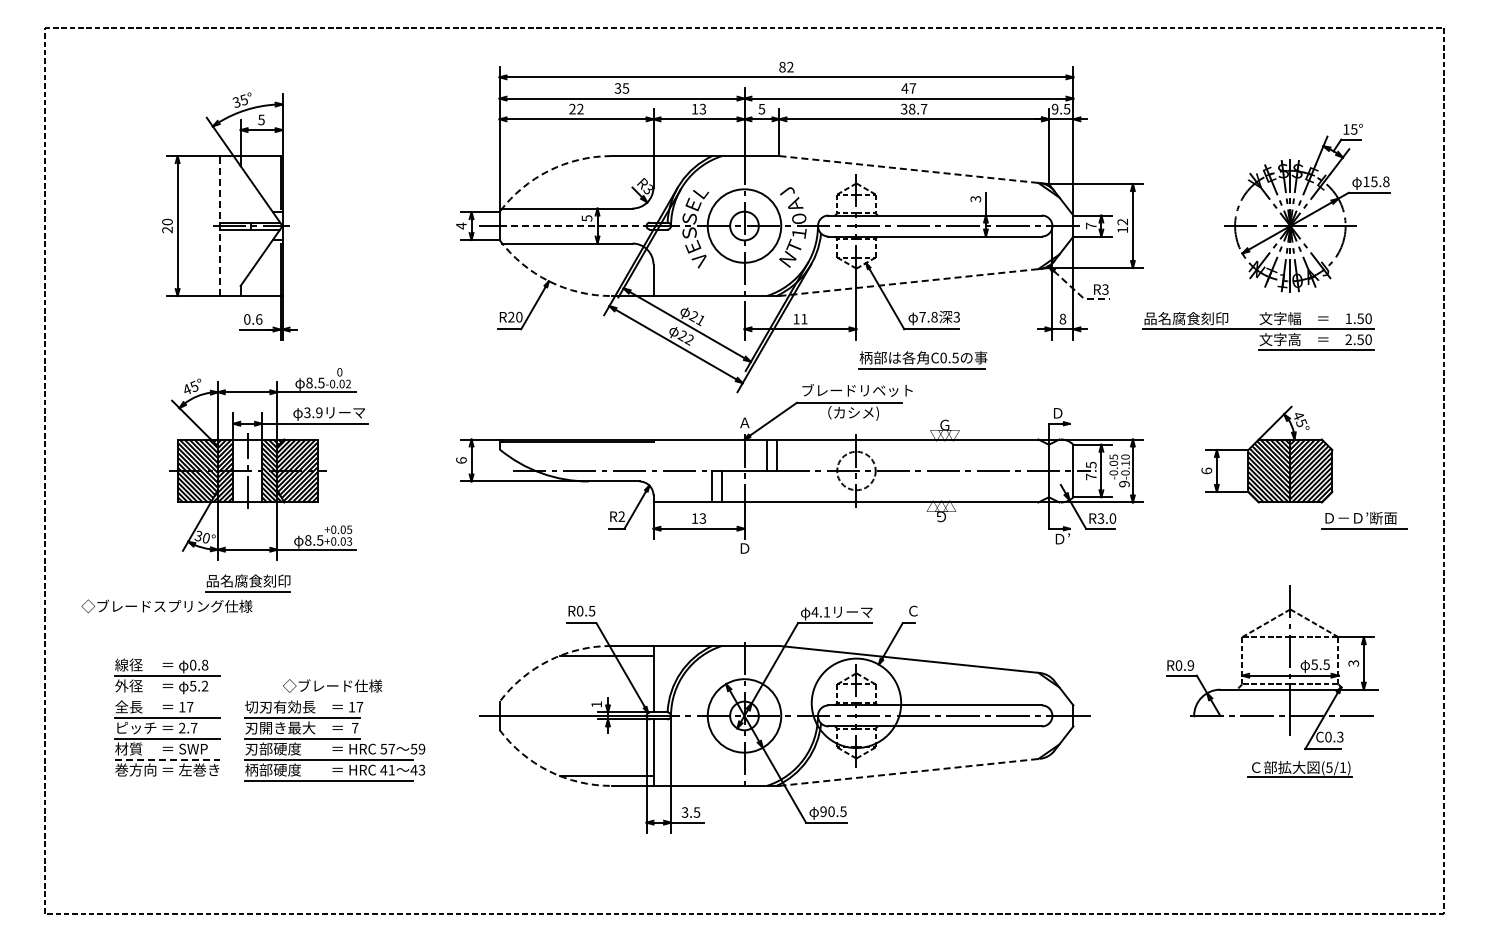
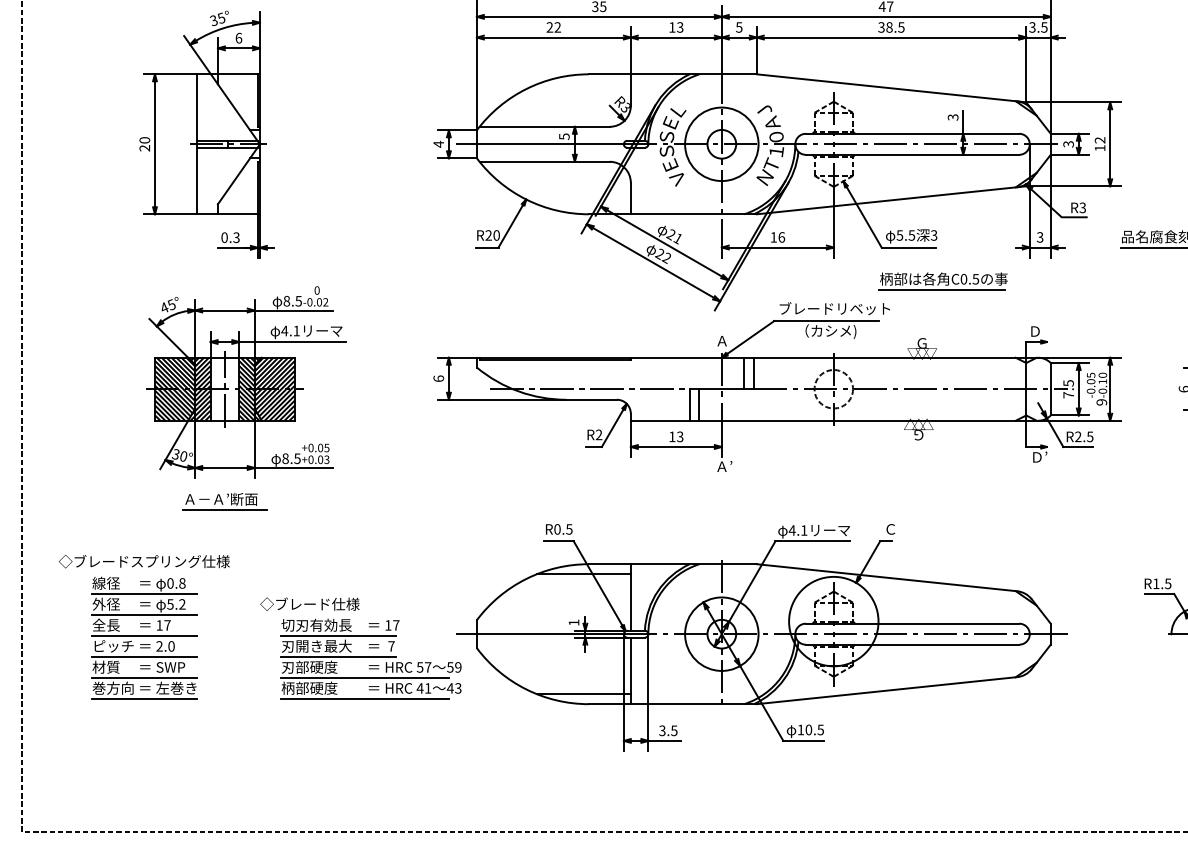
text: (923, 109) -> (900, 27), 38.7 -> 38.5
text: (1054, 109) -> (1031, 27), 9.5 -> 3.5
text: (261, 119) -> (238, 37), 5 -> 6
line: (909, 169) -> (886, 87), dashed -> solid
arc: (548, 170) -> (525, 88), dashed -> solid
text: (1090, 225) -> (1067, 143), 7 -> 3
line: (219, 226) -> (196, 144), dashed -> solid
line: (573, 226) -> (550, 144), dashed -> solid
arc: (548, 281) -> (525, 199), dashed -> solid
line: (909, 282) -> (886, 200), dashed -> solid
line: (1079, 294) -> (1056, 212), dashed -> solid
text: (928, 316) -> (905, 234), 7.8 -> 5.5
text: (804, 318) -> (781, 236), 11 -> 16
text: (258, 319) -> (235, 237), 0.6 -> 0.3
text: (1062, 319) -> (1039, 237), 8 -> 3
part: (922, 360) -> (942, 281), moved
text: (312, 412) -> (289, 330), 3.9 -> 4.1
text: (1106, 518) -> (1083, 436), R3.0 -> R2.5
text: (747, 547) -> (724, 465), Ｄ -> Ａ’
text: (248, 580) -> (225, 498), 品名腐食刻印 -> Ａ－Ａ’断面
text: (166, 606) -> (143, 561), moved
arc: (548, 660) -> (525, 578), dashed -> solid
text: (1184, 665) -> (1161, 583), R0.9 -> R1.5
line: (166, 696) -> (143, 614), added
text: (194, 727) -> (171, 645), 2.7 -> 2.0
part: (334, 740) -> (370, 658), moved
line: (167, 759) -> (144, 677), dashed -> solid
arc: (548, 771) -> (525, 689), dashed -> solid
line: (909, 772) -> (886, 690), dashed -> solid
line: (166, 780) -> (143, 698), added
text: (823, 811) -> (800, 729), 90.5 -> 10.5

